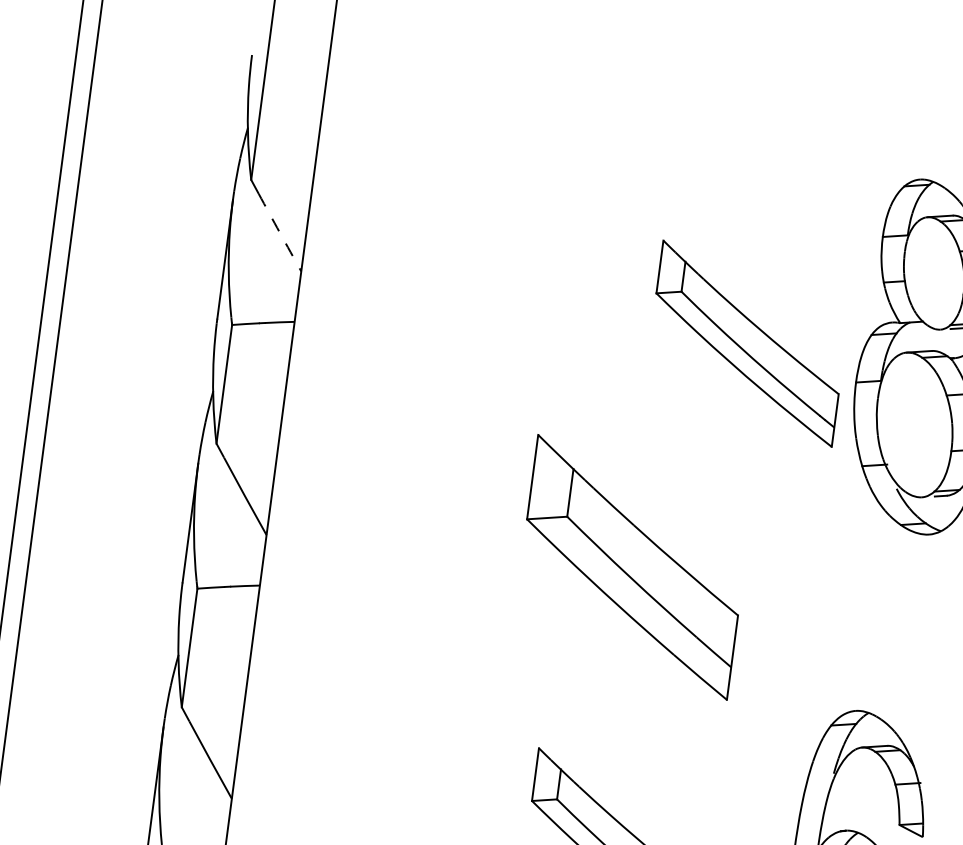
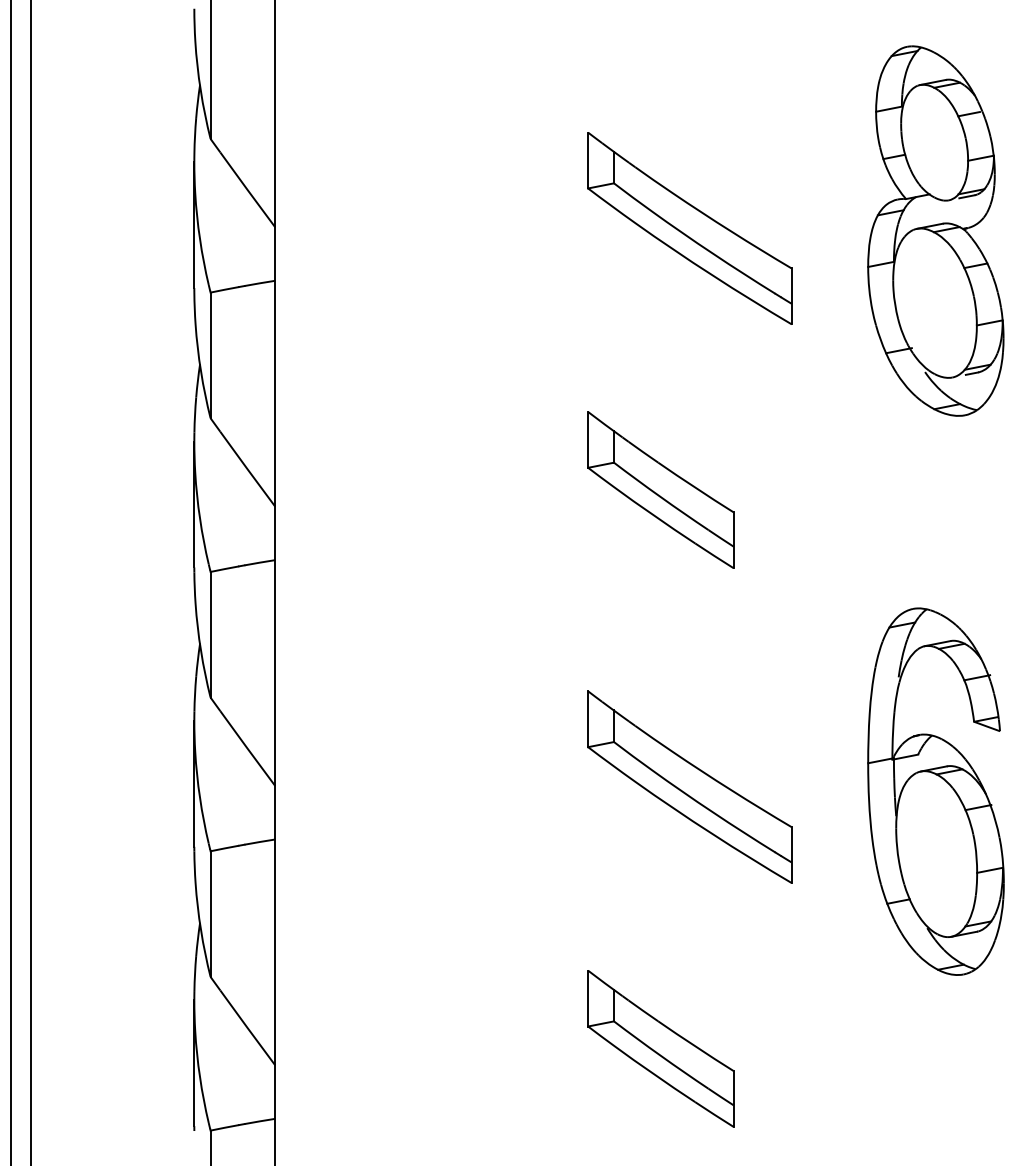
arc: (279, 233) -> (247, 190), dashed -> solid
part: (747, 343) -> (689, 228), moved
part: (632, 566) -> (660, 489), size x0.62

